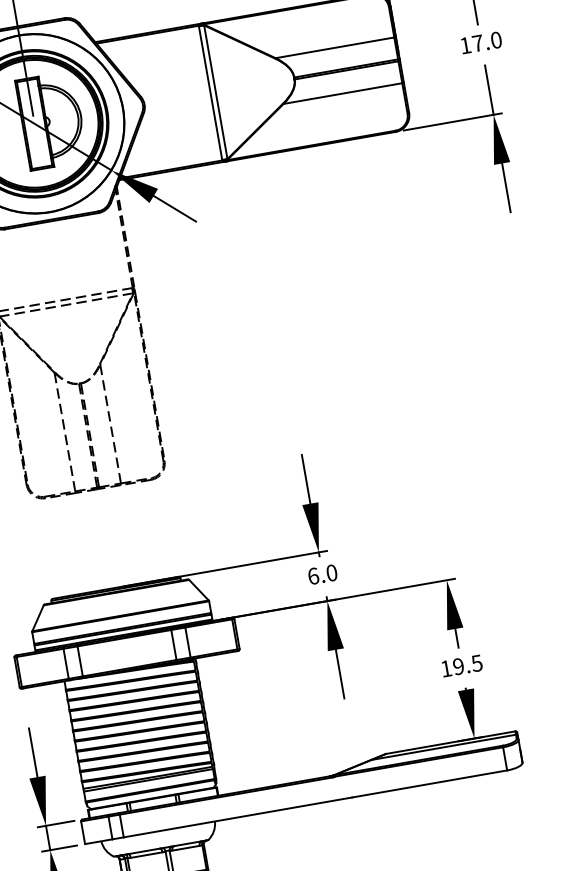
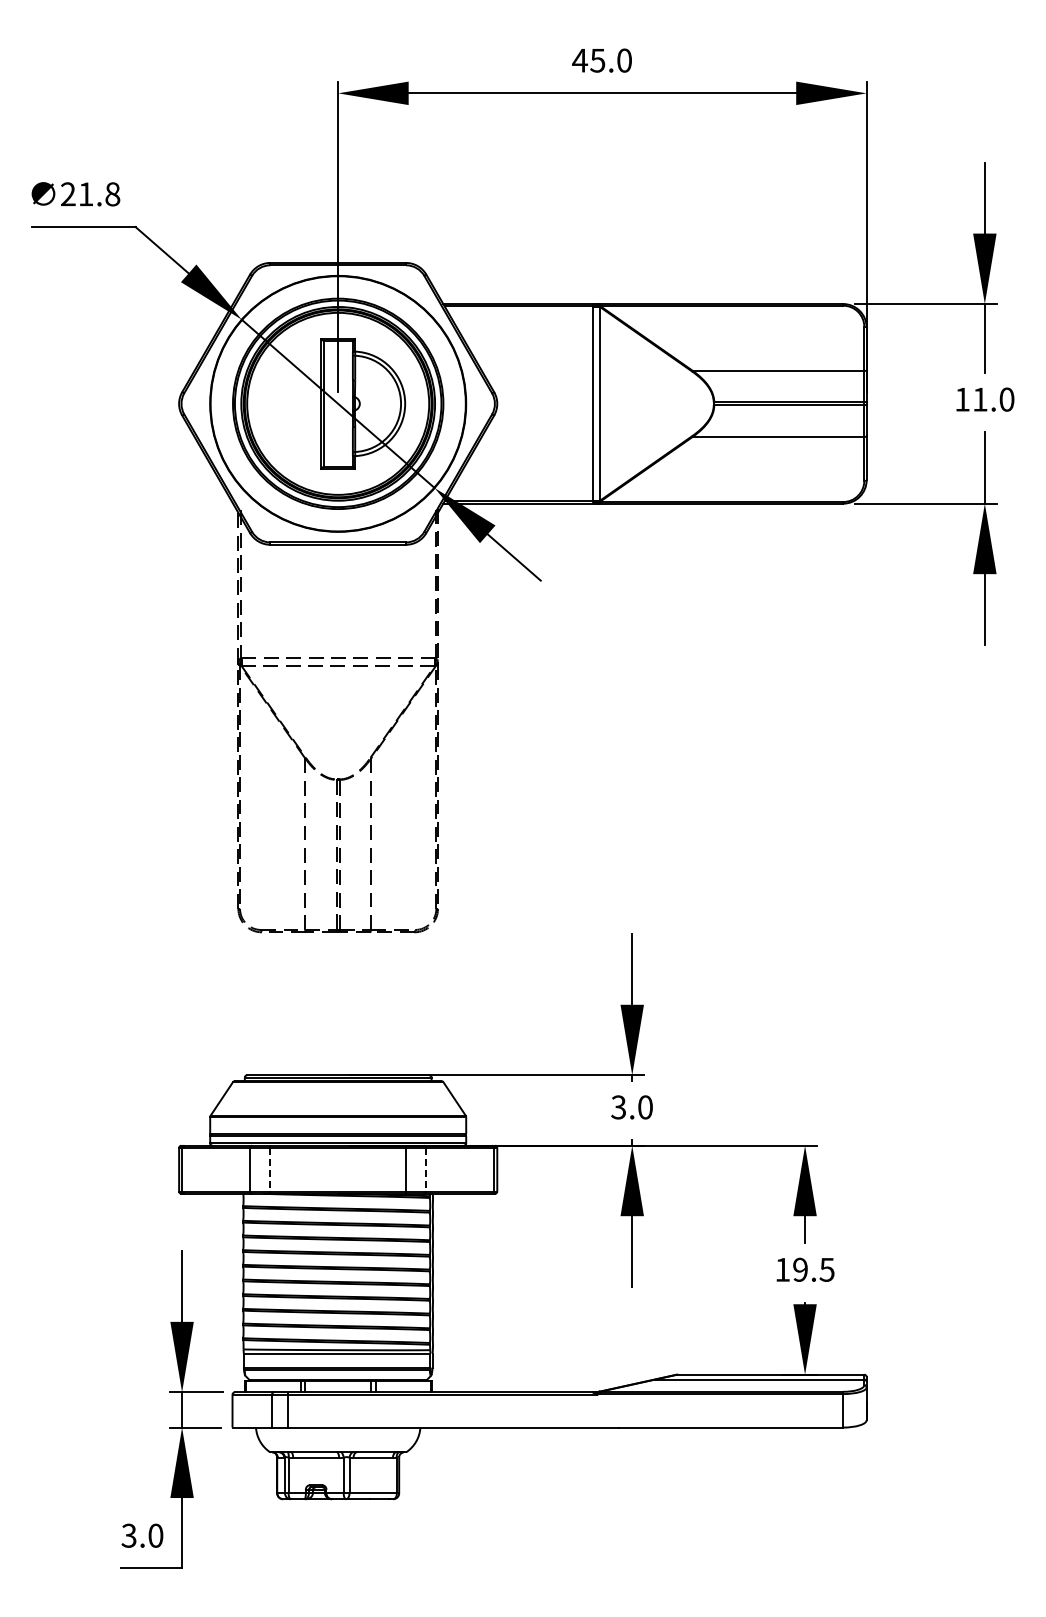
text: (478, 43) -> (980, 399), 17.0 -> 11.0
text: (313, 576) -> (618, 1107), 6.0 -> 3.0
line: (188, 642) -> (426, 1169), solid -> dashed
line: (80, 661) -> (270, 1169), solid -> dashed

